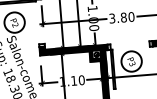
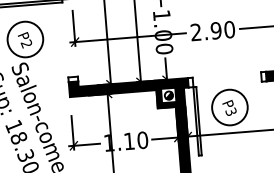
text: (117, 17) -> (205, 30), 3.80 -> 2.90

